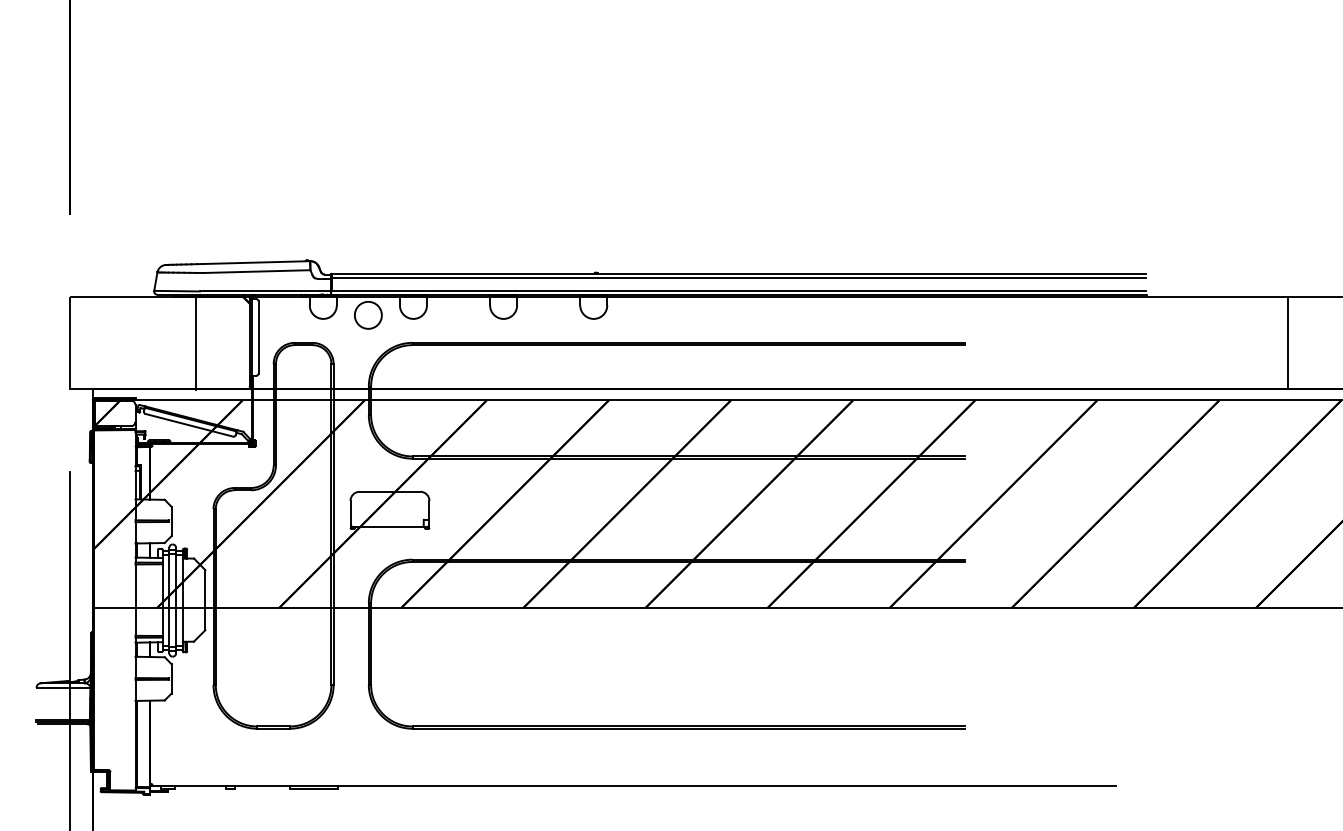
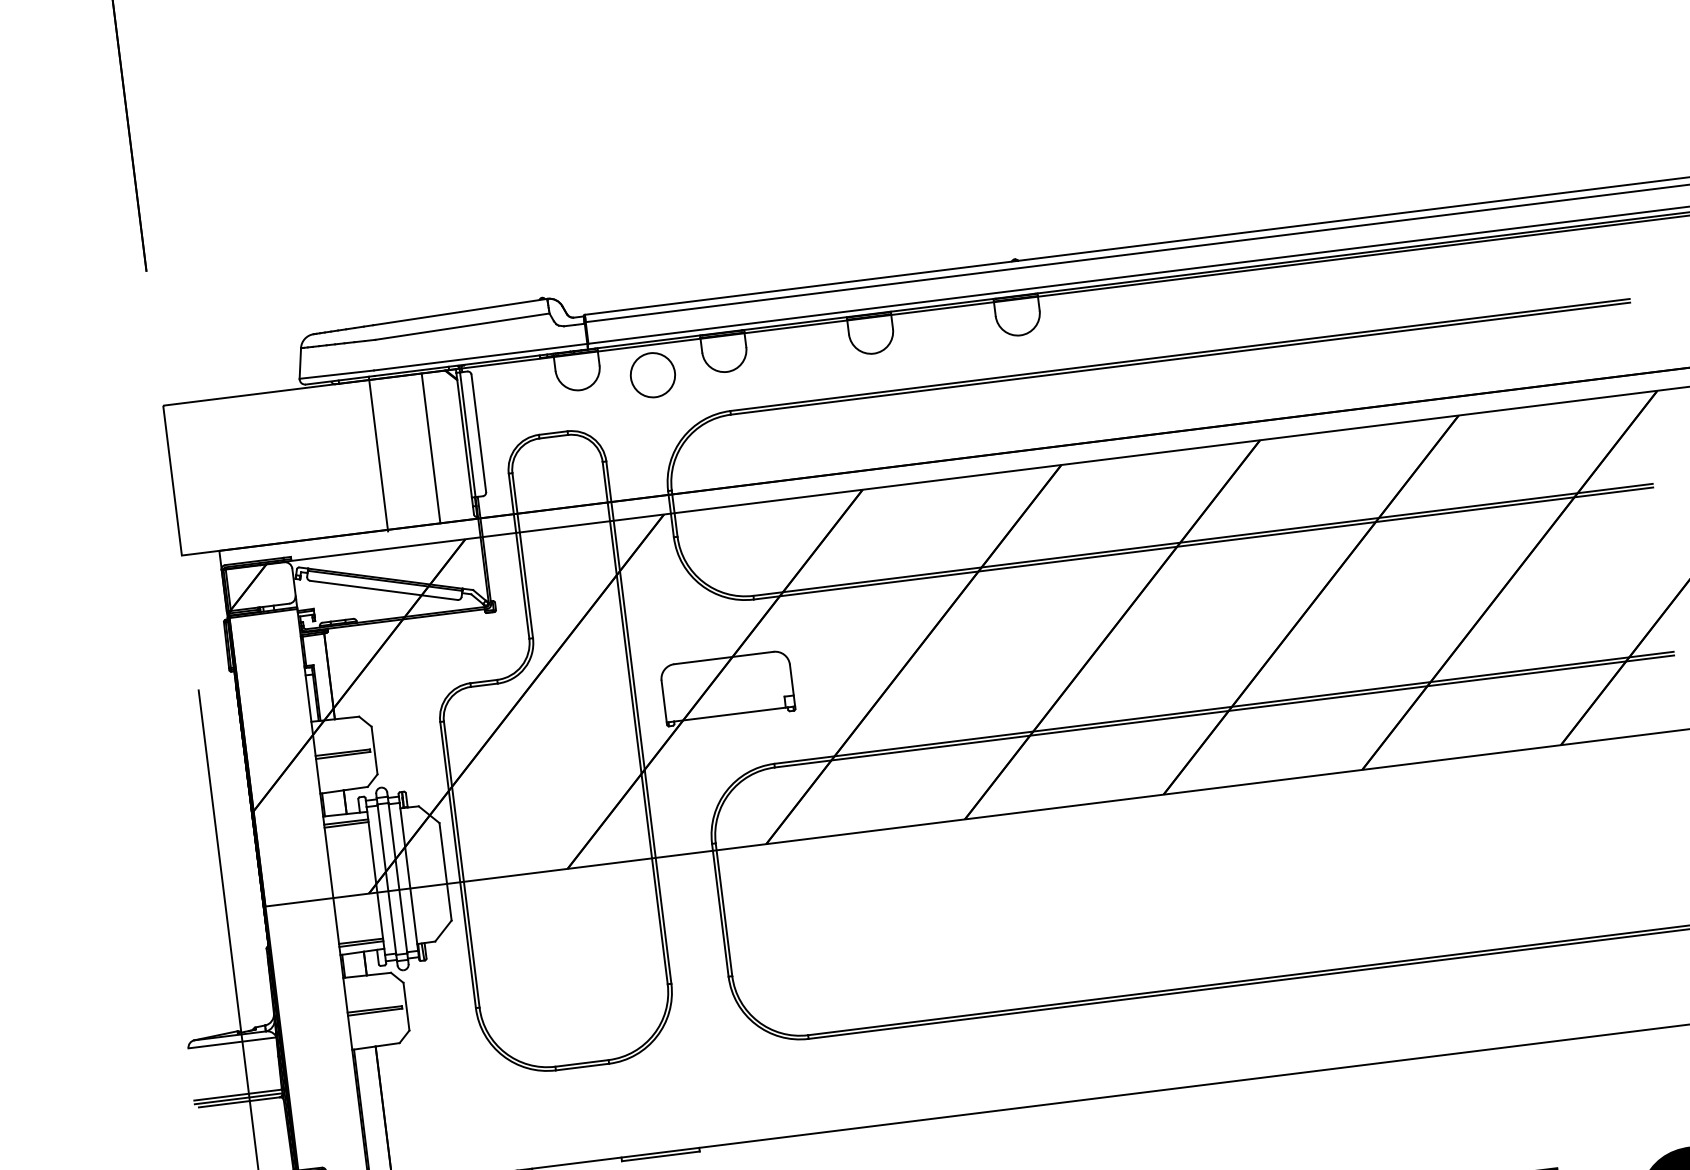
line: (228, 342) -> (430, 447), added

